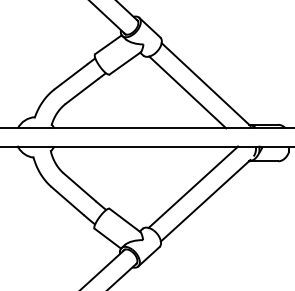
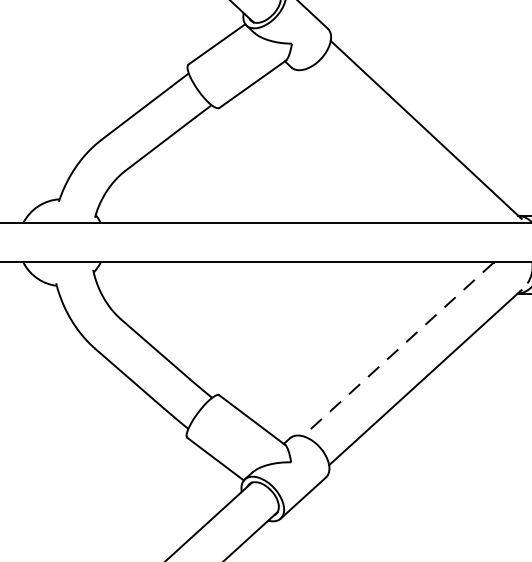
line: (187, 92) -> (385, 146), removed
line: (192, 187) -> (396, 349), solid -> dashed

